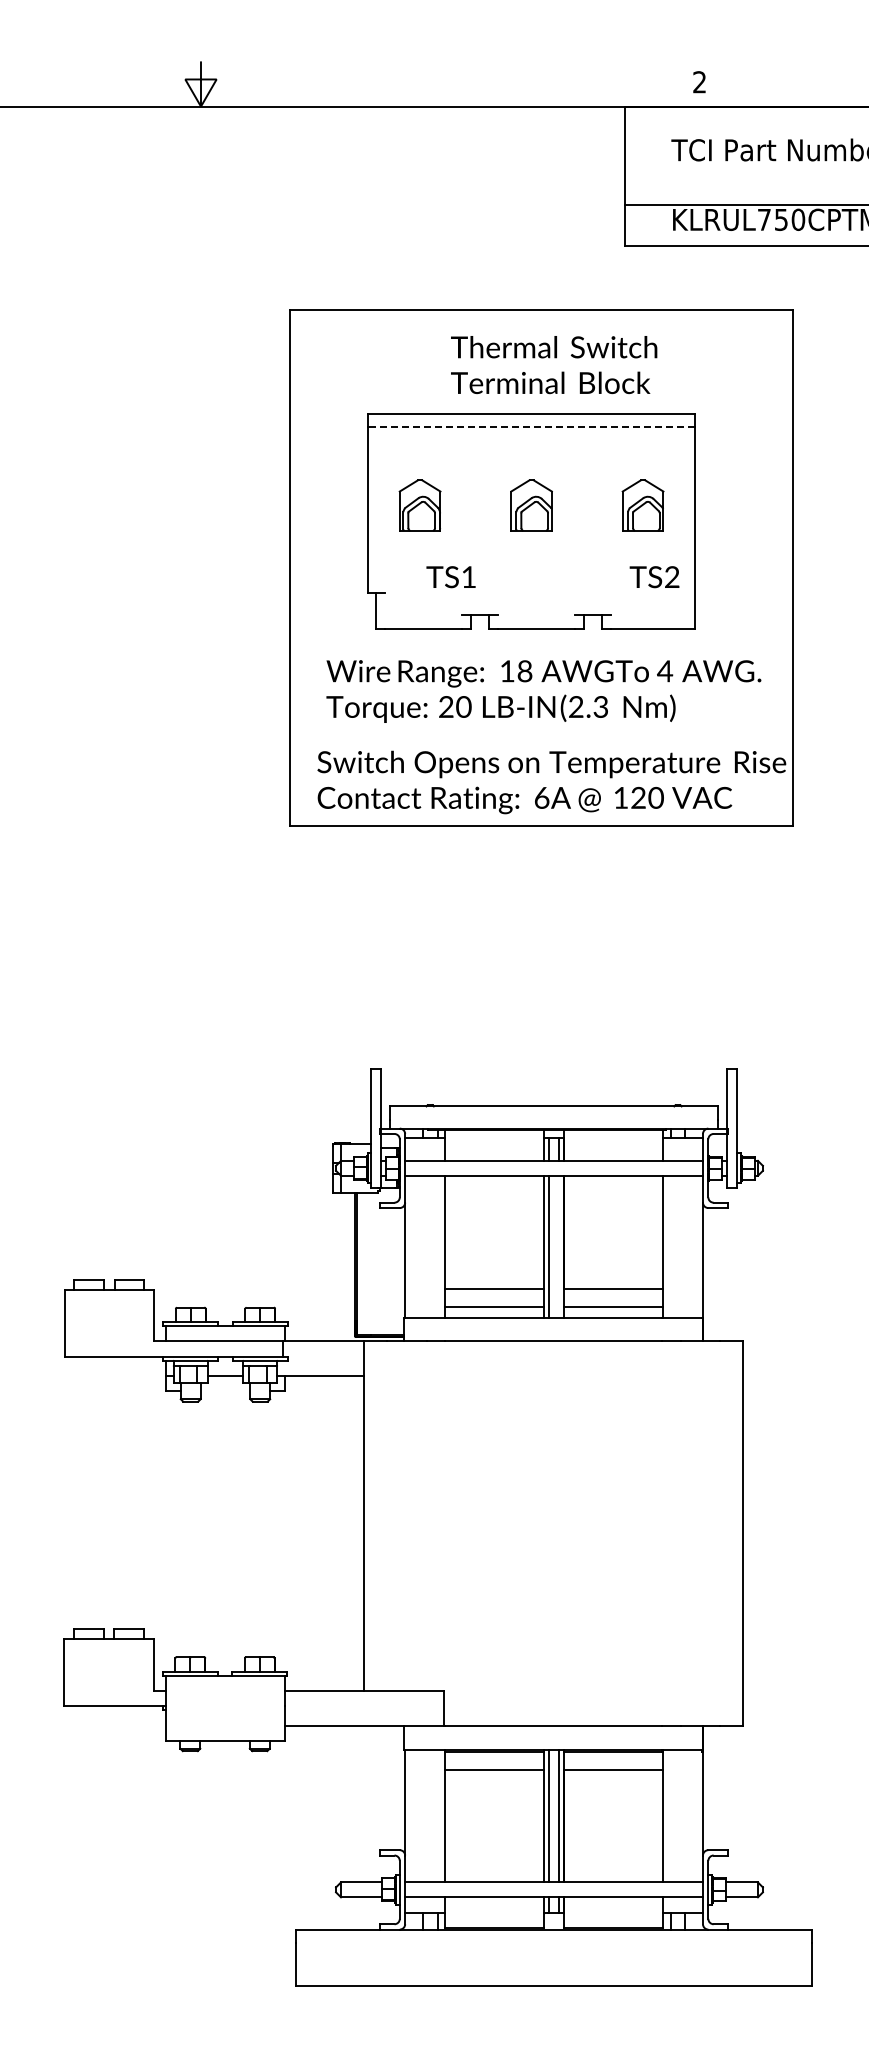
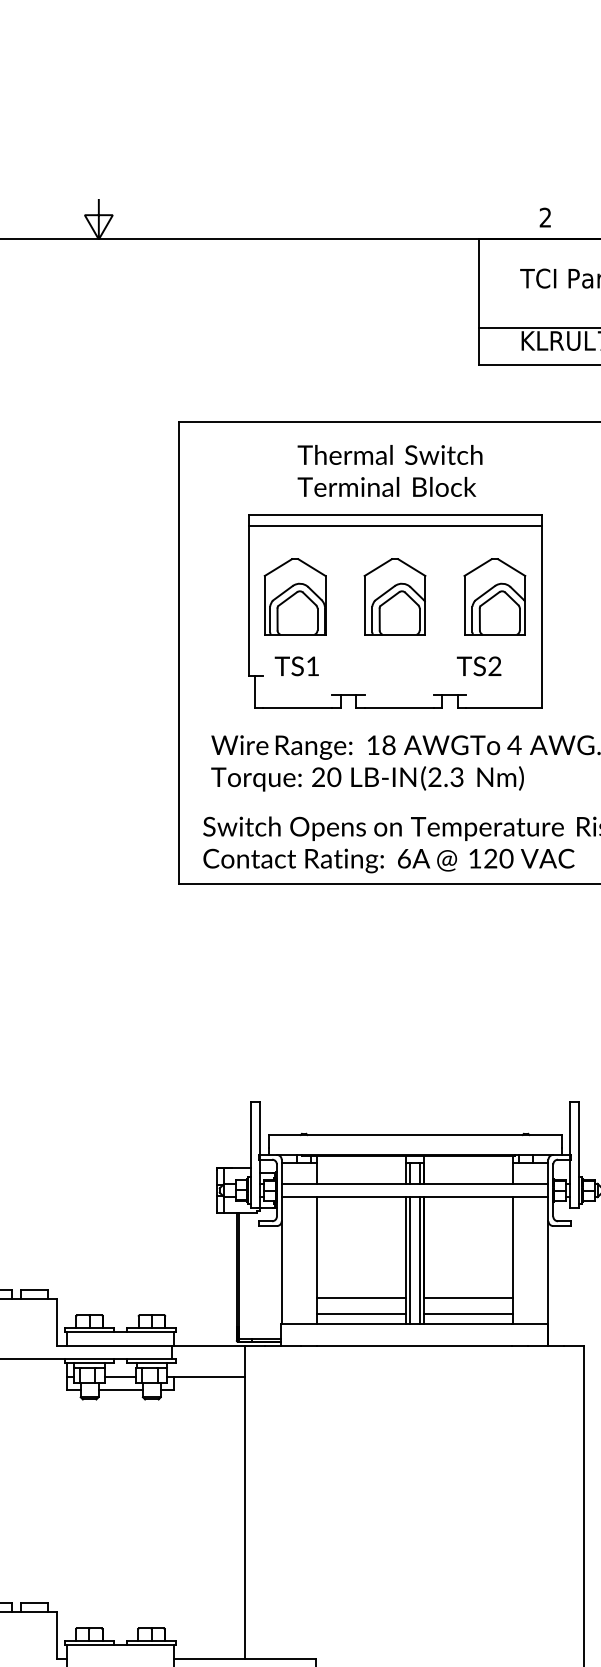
text: (554, 365) -> (390, 471), moved
line: (531, 426) -> (394, 526), dashed -> solid
part: (419, 505) -> (294, 596), size x1.67
part: (531, 505) -> (394, 596), size x1.67
part: (642, 505) -> (494, 596), size x1.67
text: (552, 577) -> (387, 666), moved
line: (559, 1246) -> (419, 1260), added
line: (225, 1391) -> (120, 1390), added

